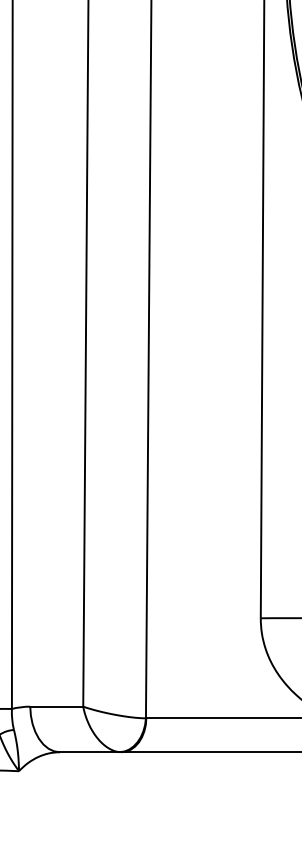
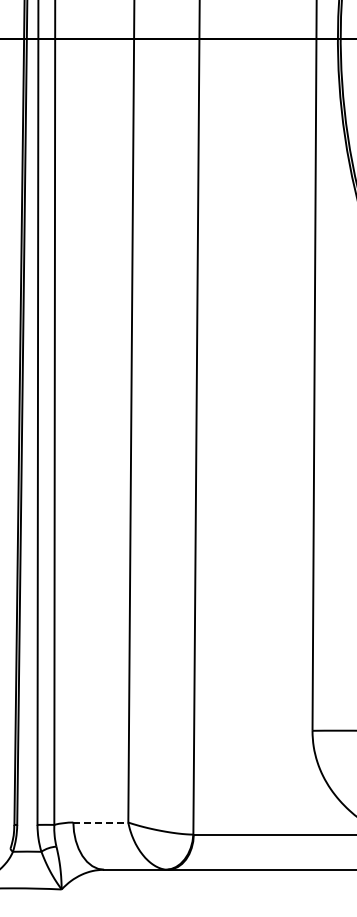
line: (57, 706) -> (101, 822), solid -> dashed

